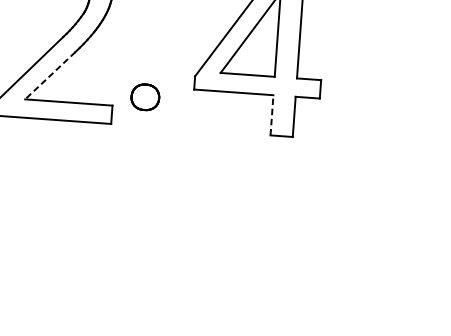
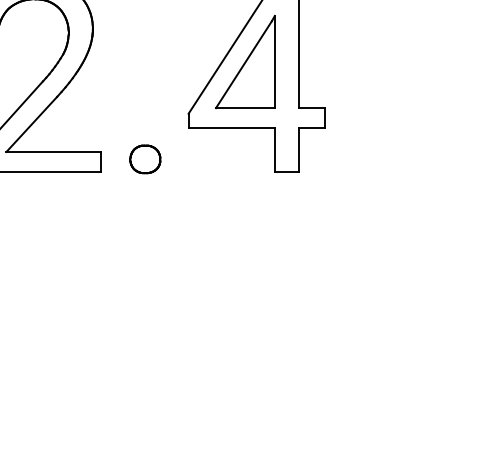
line: (49, 75) -> (31, 124), dashed -> solid
part: (145, 97) -> (145, 159), moved
line: (271, 115) -> (274, 150), dashed -> solid

